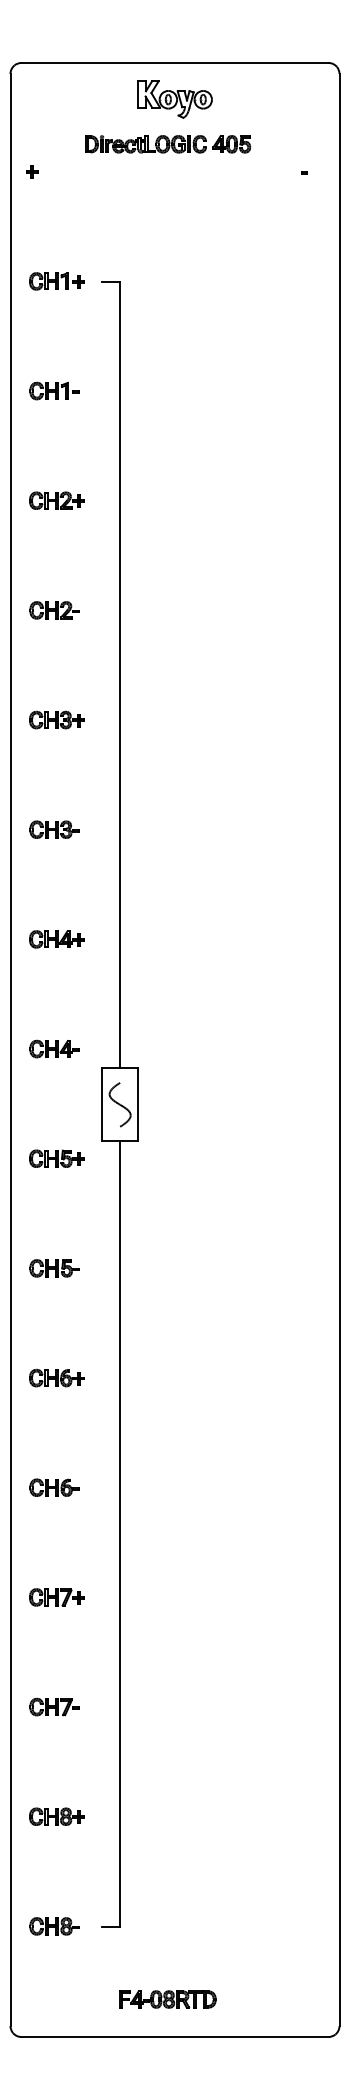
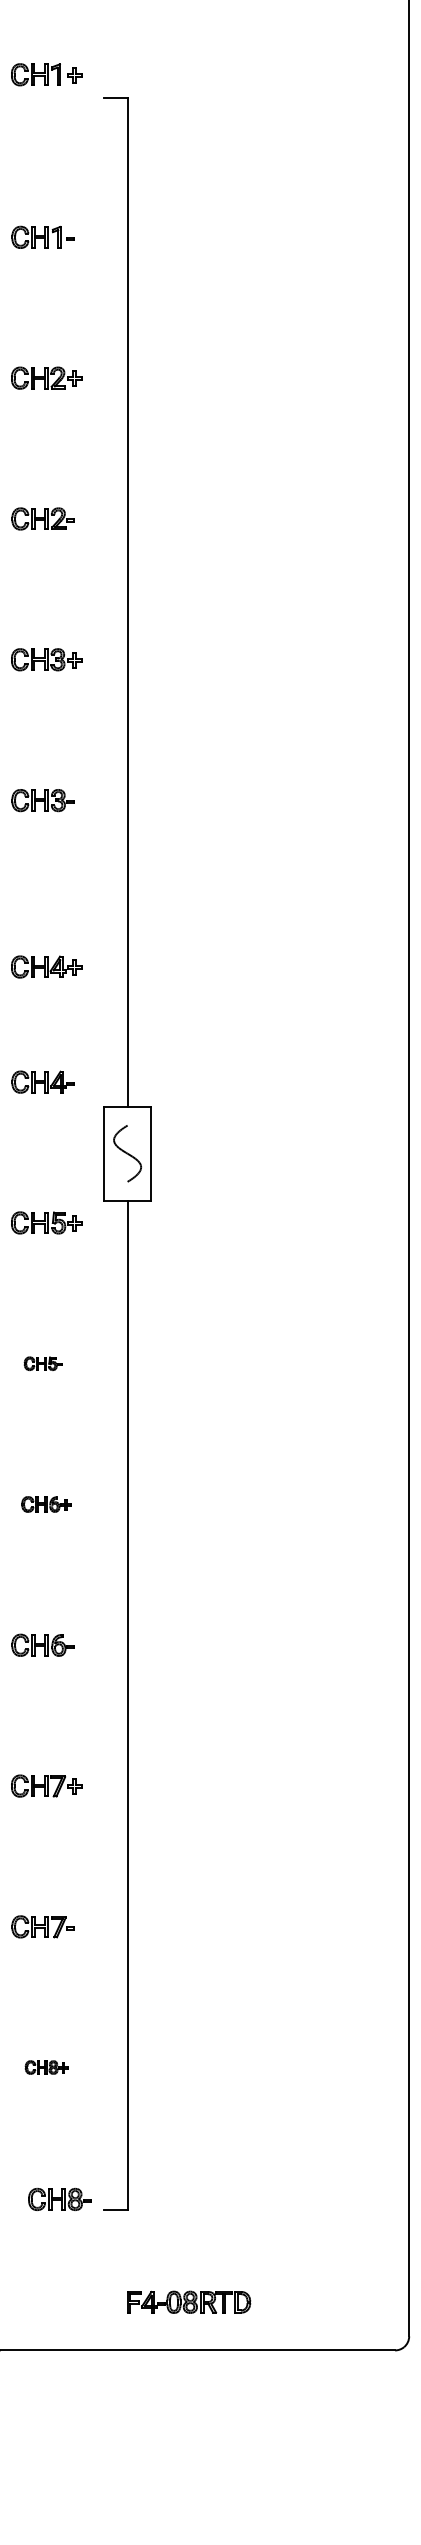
part: (56, 281) -> (45, 74), moved
part: (56, 939) -> (45, 967), moved
part: (54, 1268) -> (43, 1363), size x0.6
part: (56, 1377) -> (45, 1503), size x0.7
part: (56, 1816) -> (45, 2067), size x0.6
part: (54, 1926) -> (60, 2199), moved

